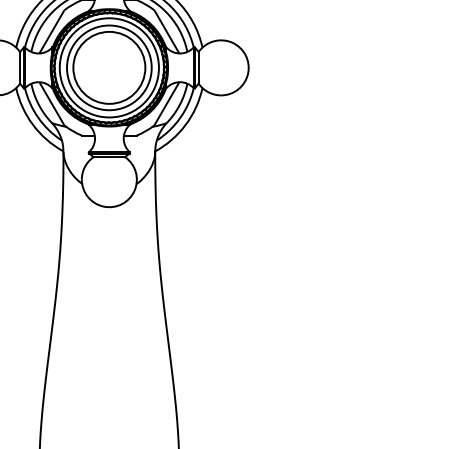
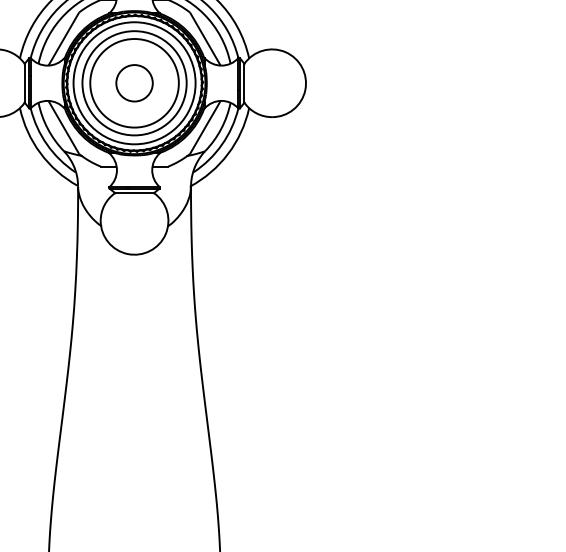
circle: (109, 67) -> (134, 82), added

